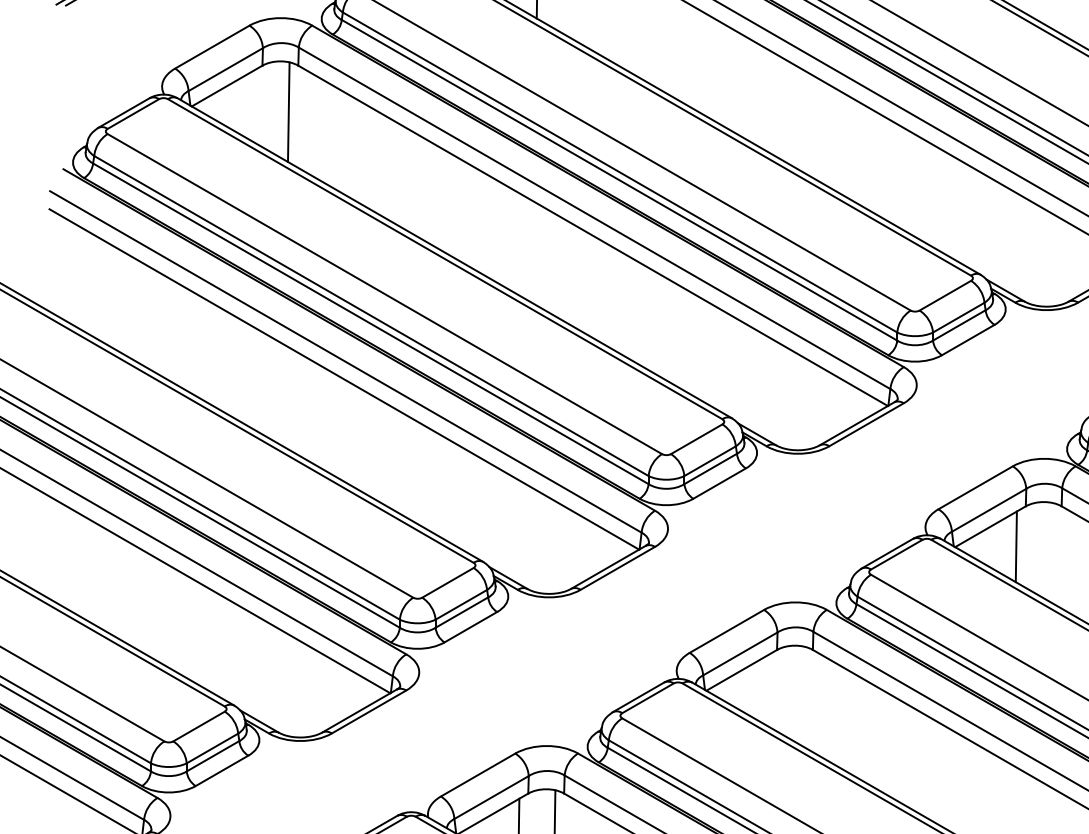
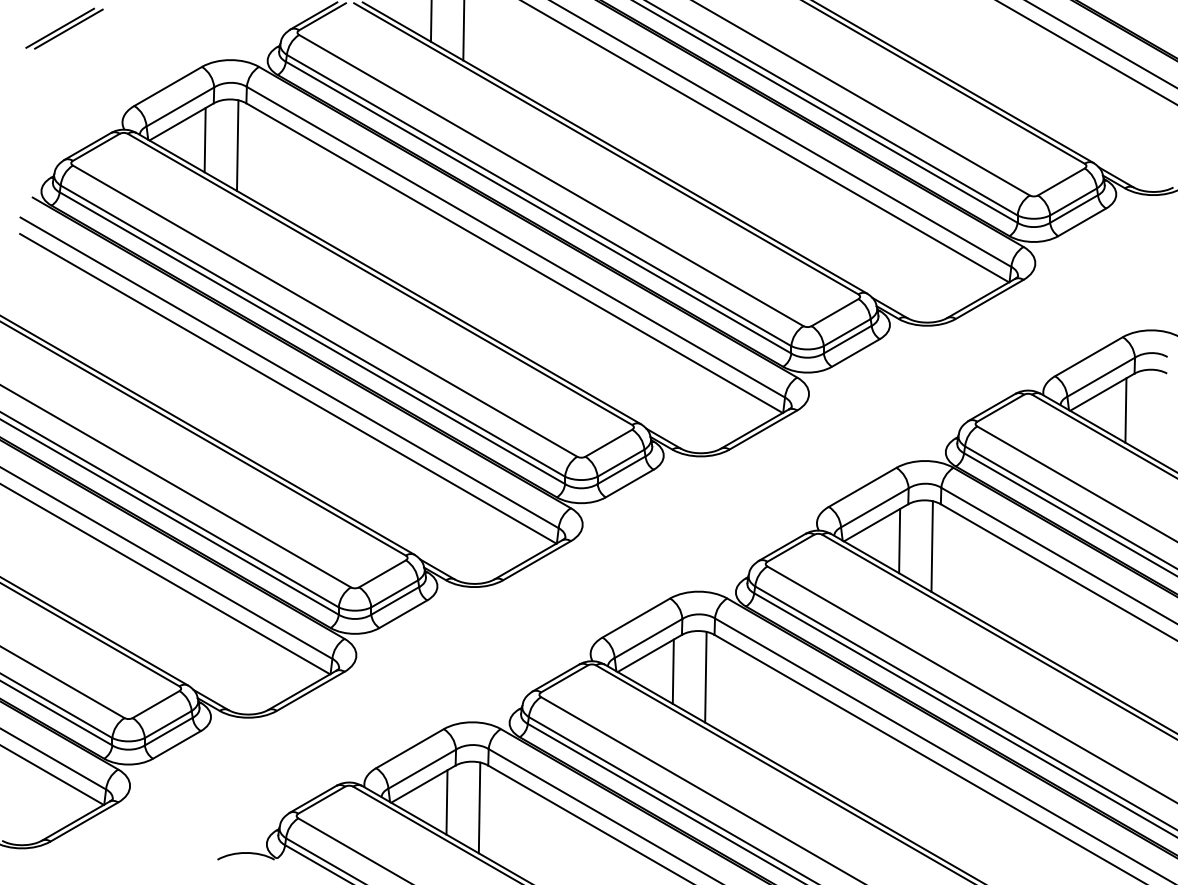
line: (252, 106) -> (204, 140), added
line: (1051, 552) -> (931, 546), added
line: (766, 690) -> (672, 671), added
line: (802, 695) -> (705, 676), added

